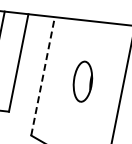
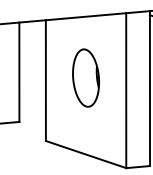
line: (42, 76) -> (45, 80), dashed -> solid
part: (82, 81) -> (85, 77), size x1.43

